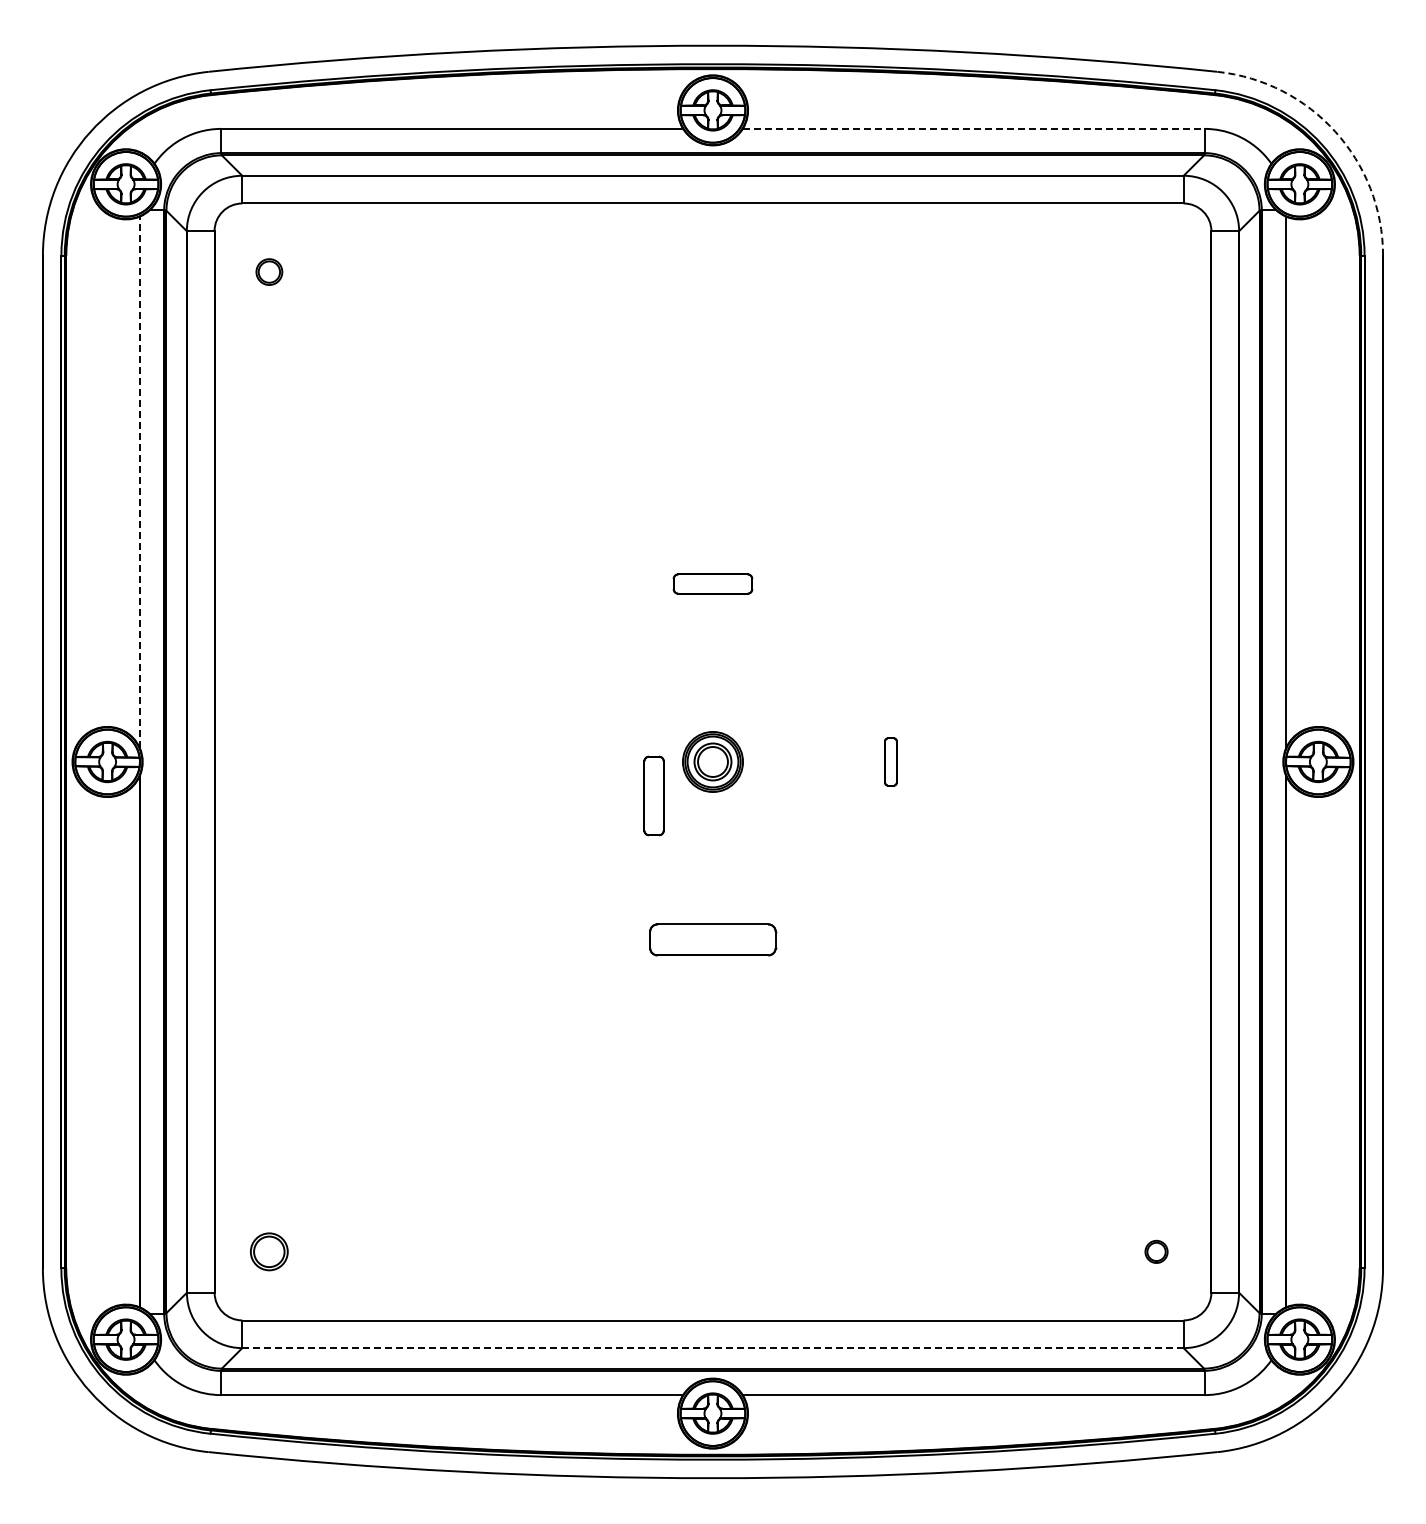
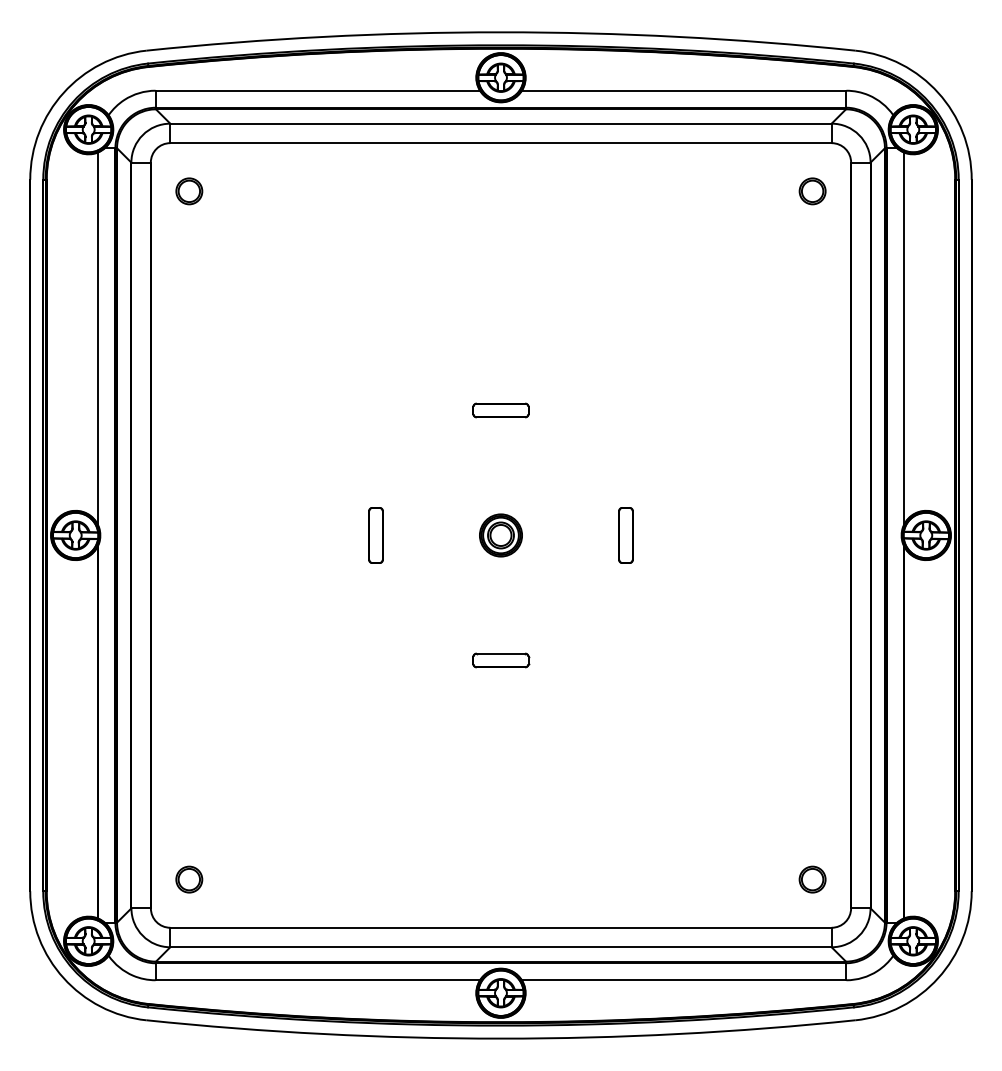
line: (973, 128) -> (684, 90), dashed -> solid
arc: (1335, 131) -> (938, 92), dashed -> solid
part: (269, 271) -> (189, 190), size x1.43
part: (1156, 271) -> (812, 190), added
line: (139, 482) -> (98, 339), dashed -> solid
part: (890, 761) -> (625, 535), size x1.67
part: (653, 795) -> (375, 535), moved
part: (712, 939) -> (500, 660), size x0.62
part: (1156, 1251) -> (812, 879), size x1.67
line: (712, 1348) -> (500, 947), dashed -> solid

